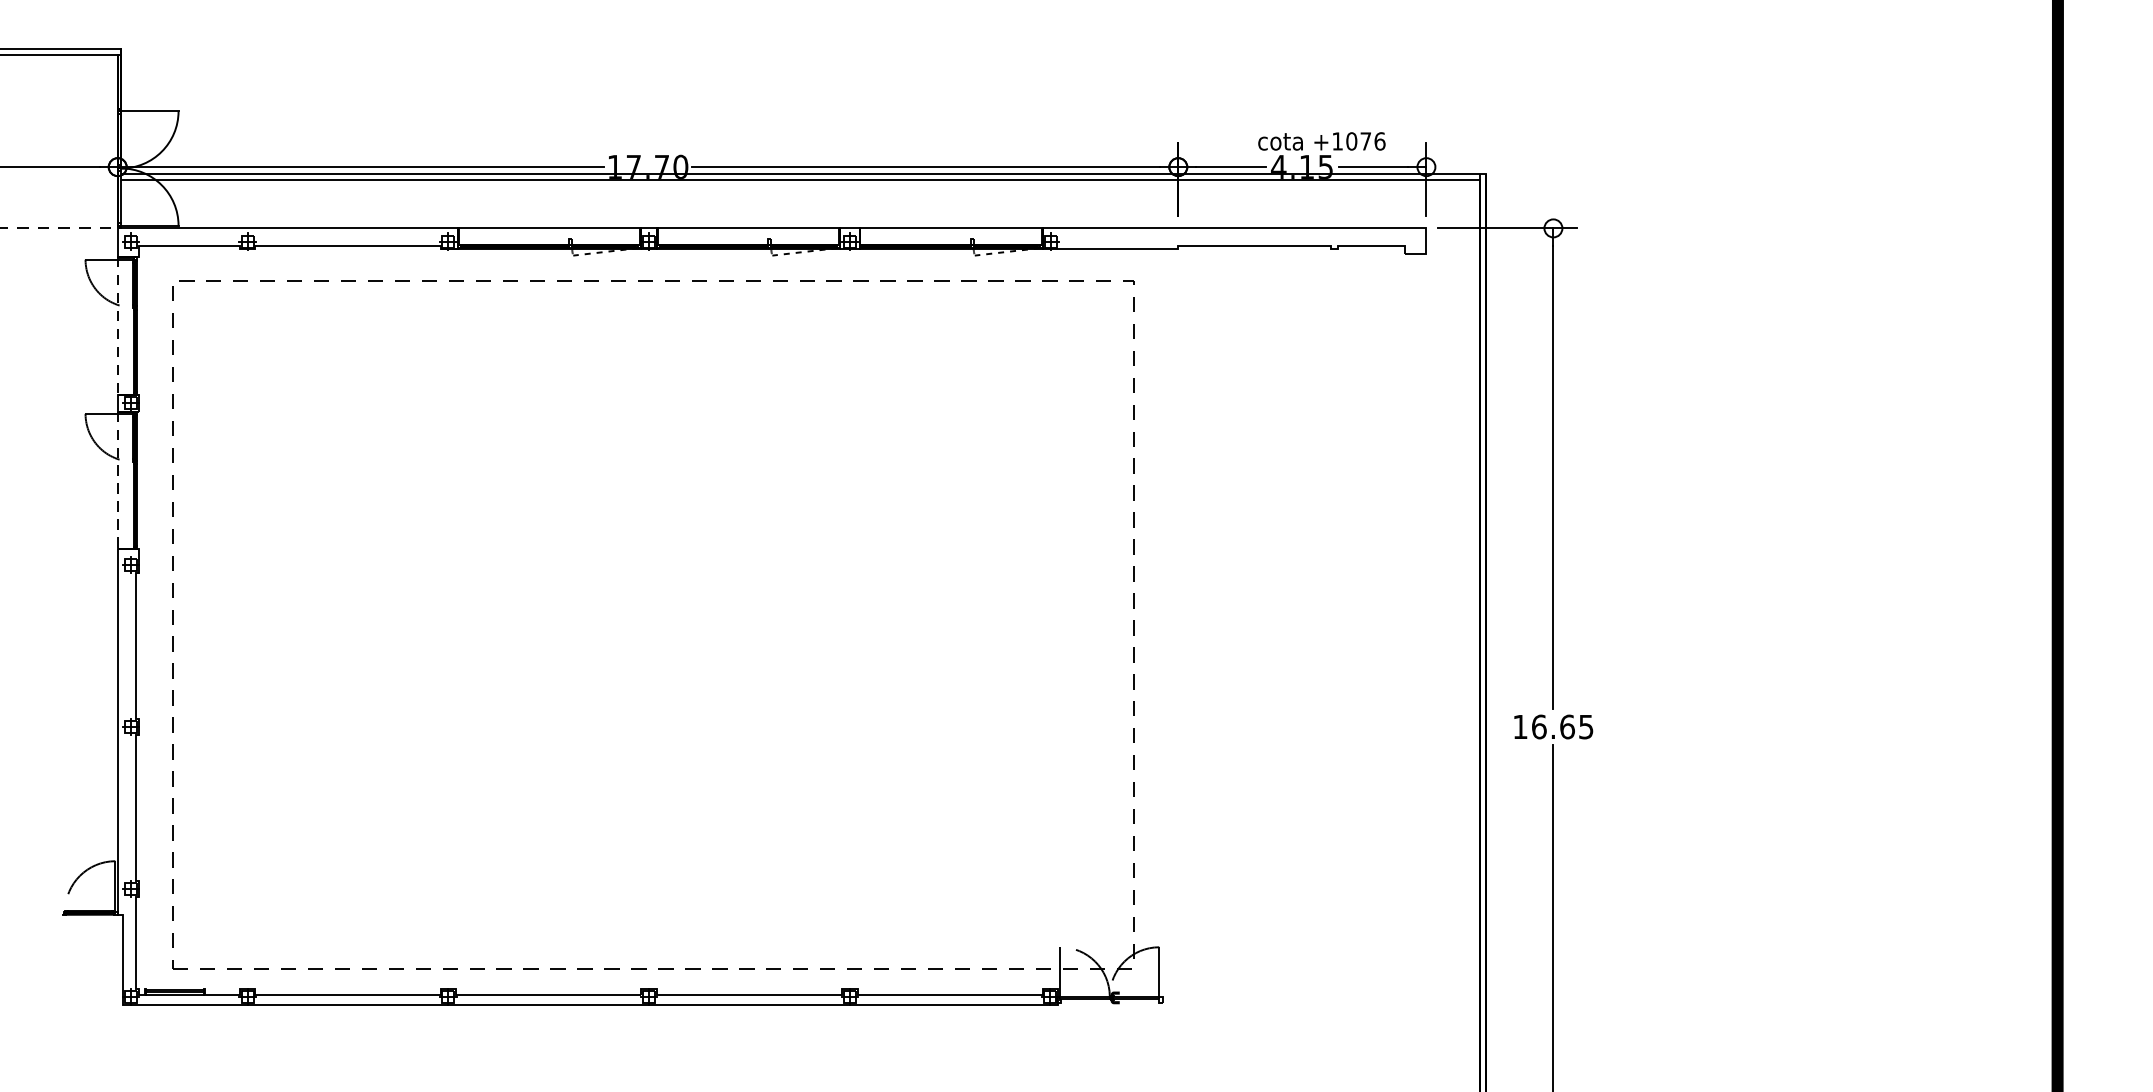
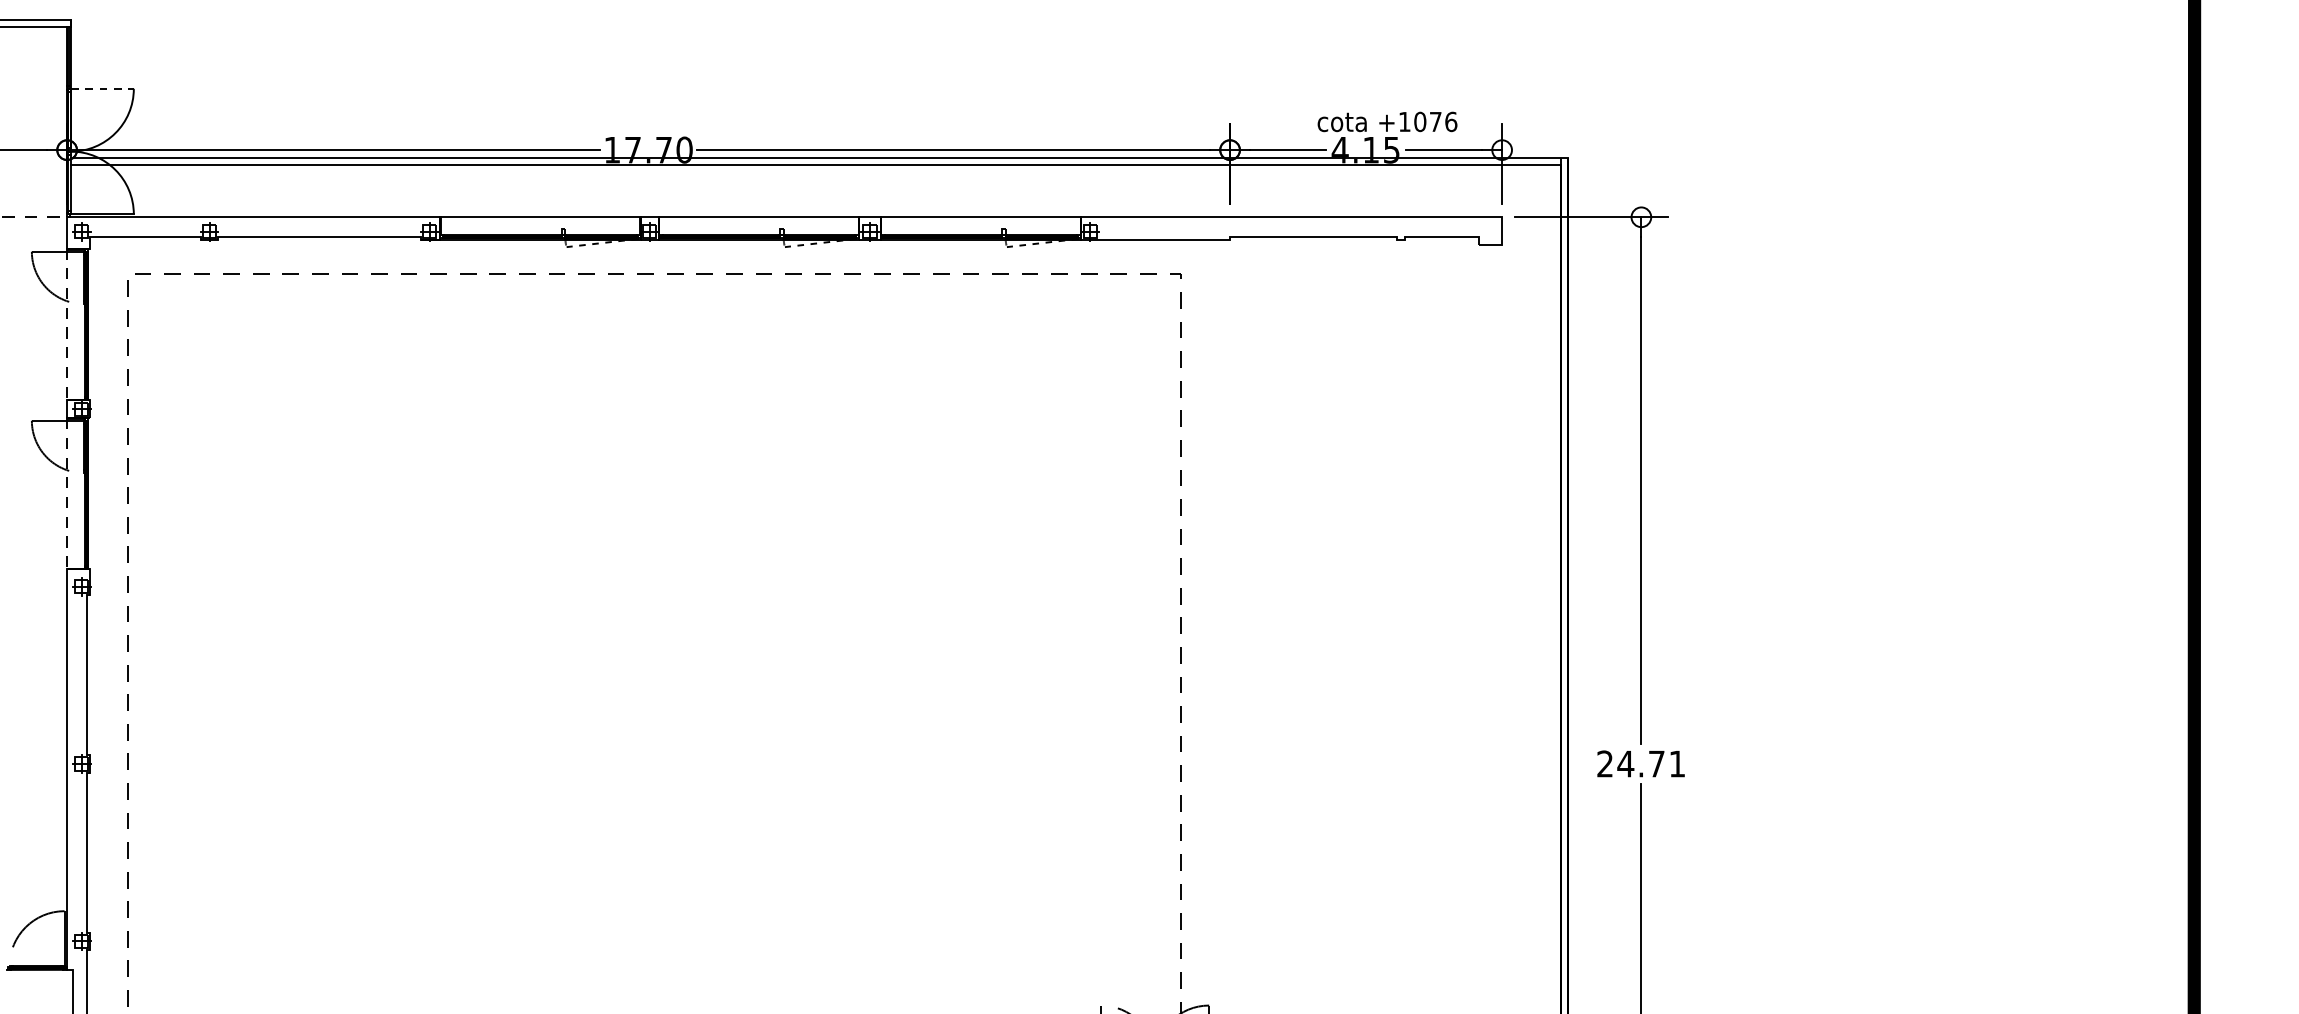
line: (149, 111) -> (101, 89), solid -> dashed
text: (1553, 726) -> (1641, 763), 16.65 -> 24.71

